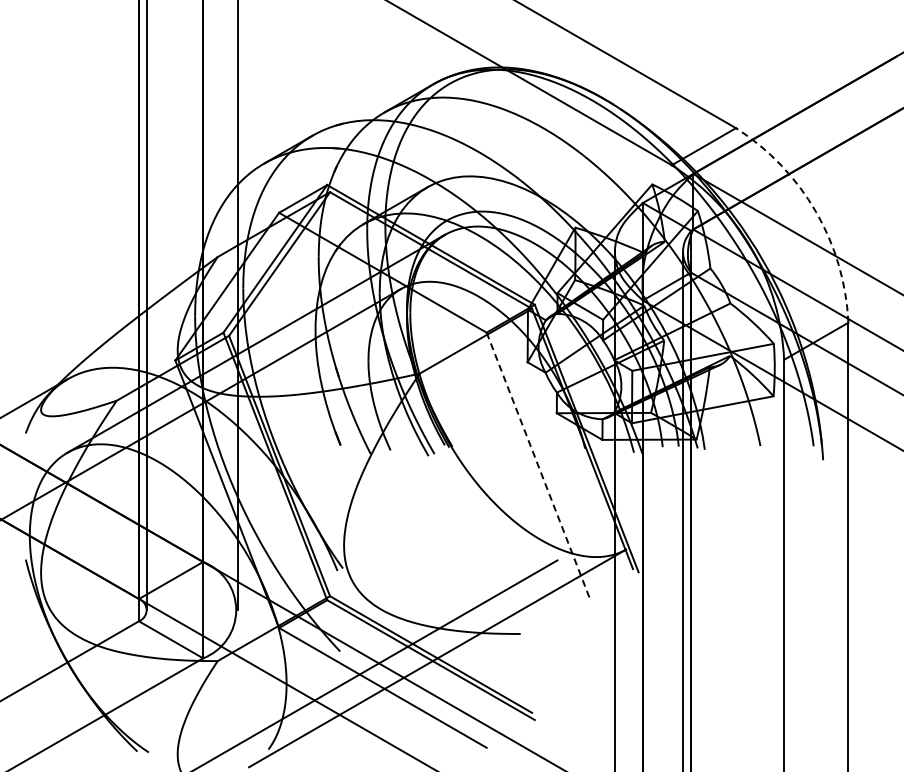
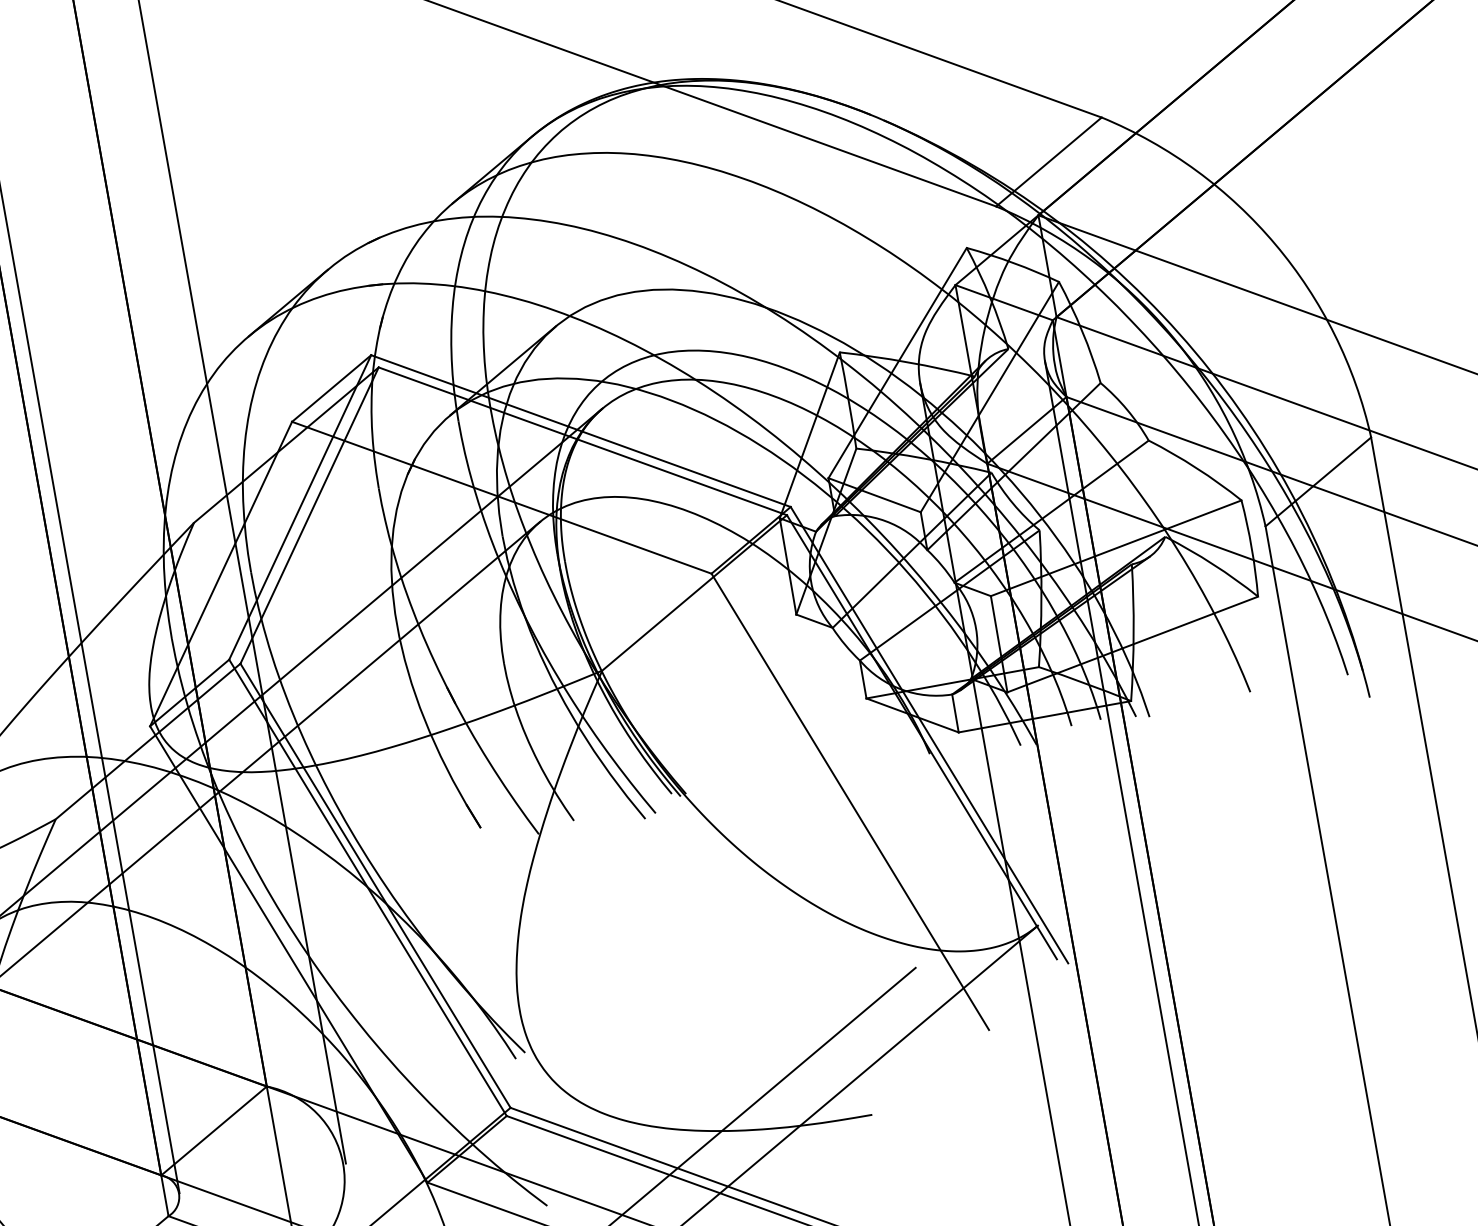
arc: (815, 211) -> (1274, 244), dashed -> solid
line: (538, 466) -> (850, 802), dashed -> solid

